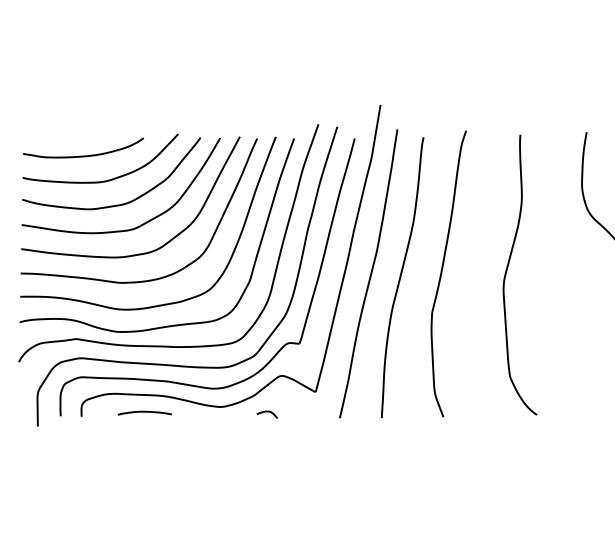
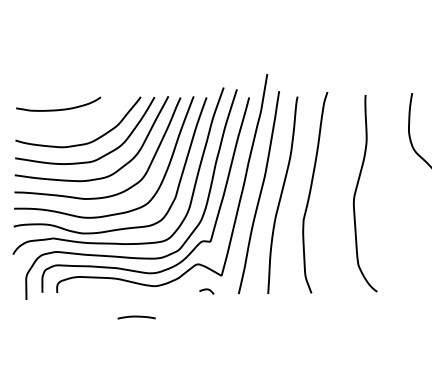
curve: (104, 179) -> (73, 126), removed
curve: (144, 413) -> (136, 317), moved
curve: (266, 413) -> (206, 290), moved

